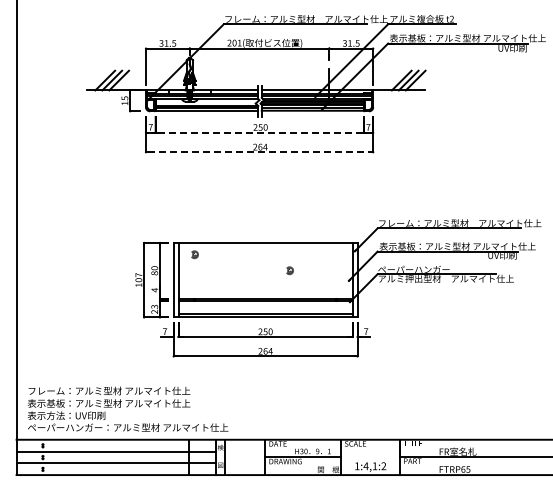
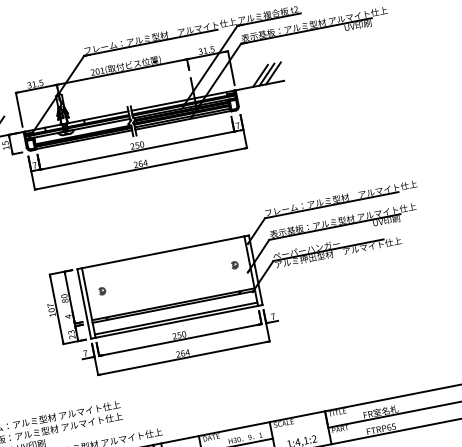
line: (259, 132) -> (137, 150), dashed -> solid
line: (260, 152) -> (141, 168), dashed -> solid
part: (194, 254) -> (101, 291), moved
part: (289, 270) -> (234, 265), moved

